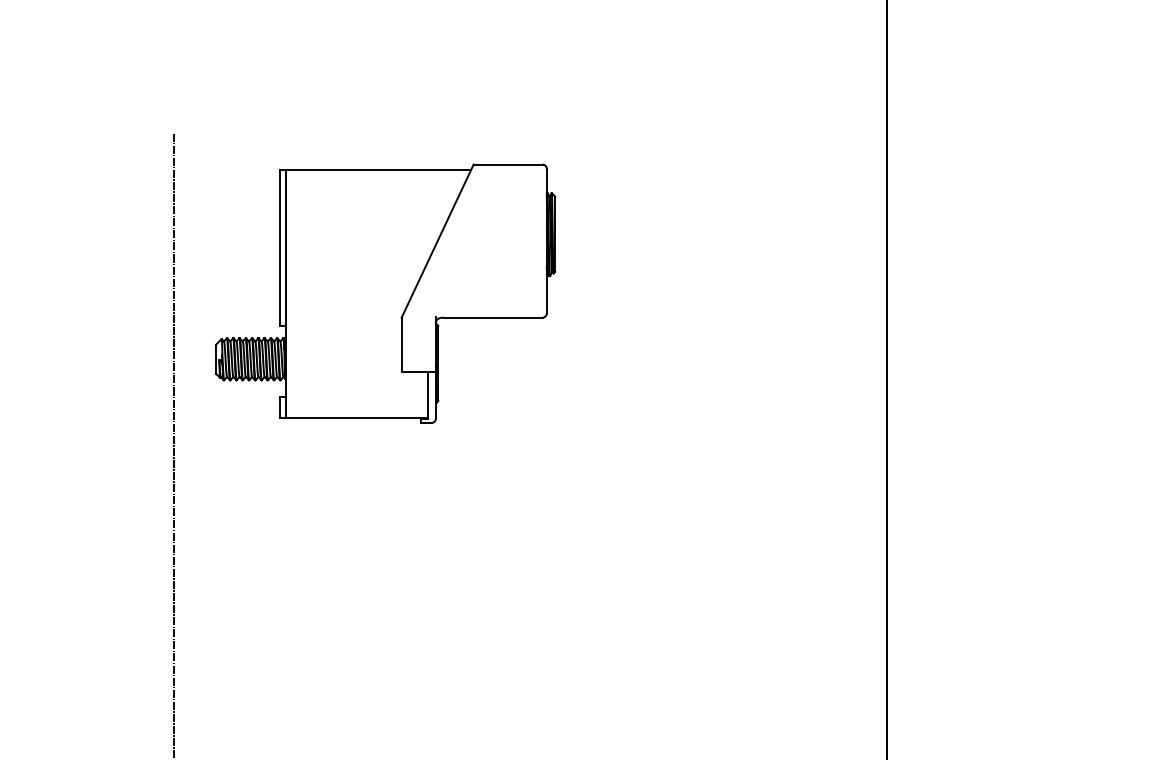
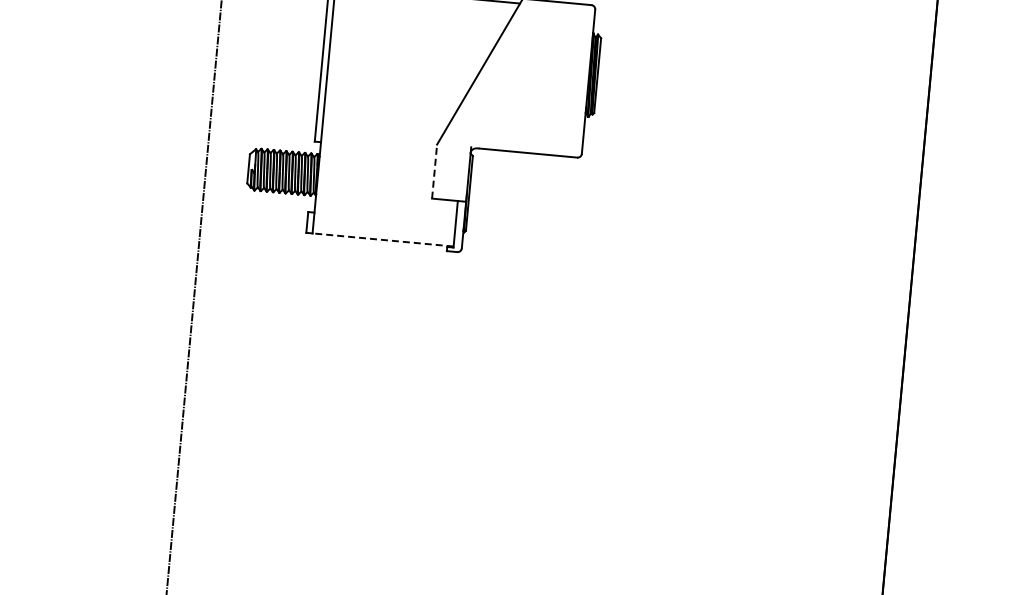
line: (401, 344) -> (434, 171), solid -> dashed
line: (356, 417) -> (382, 239), solid -> dashed

